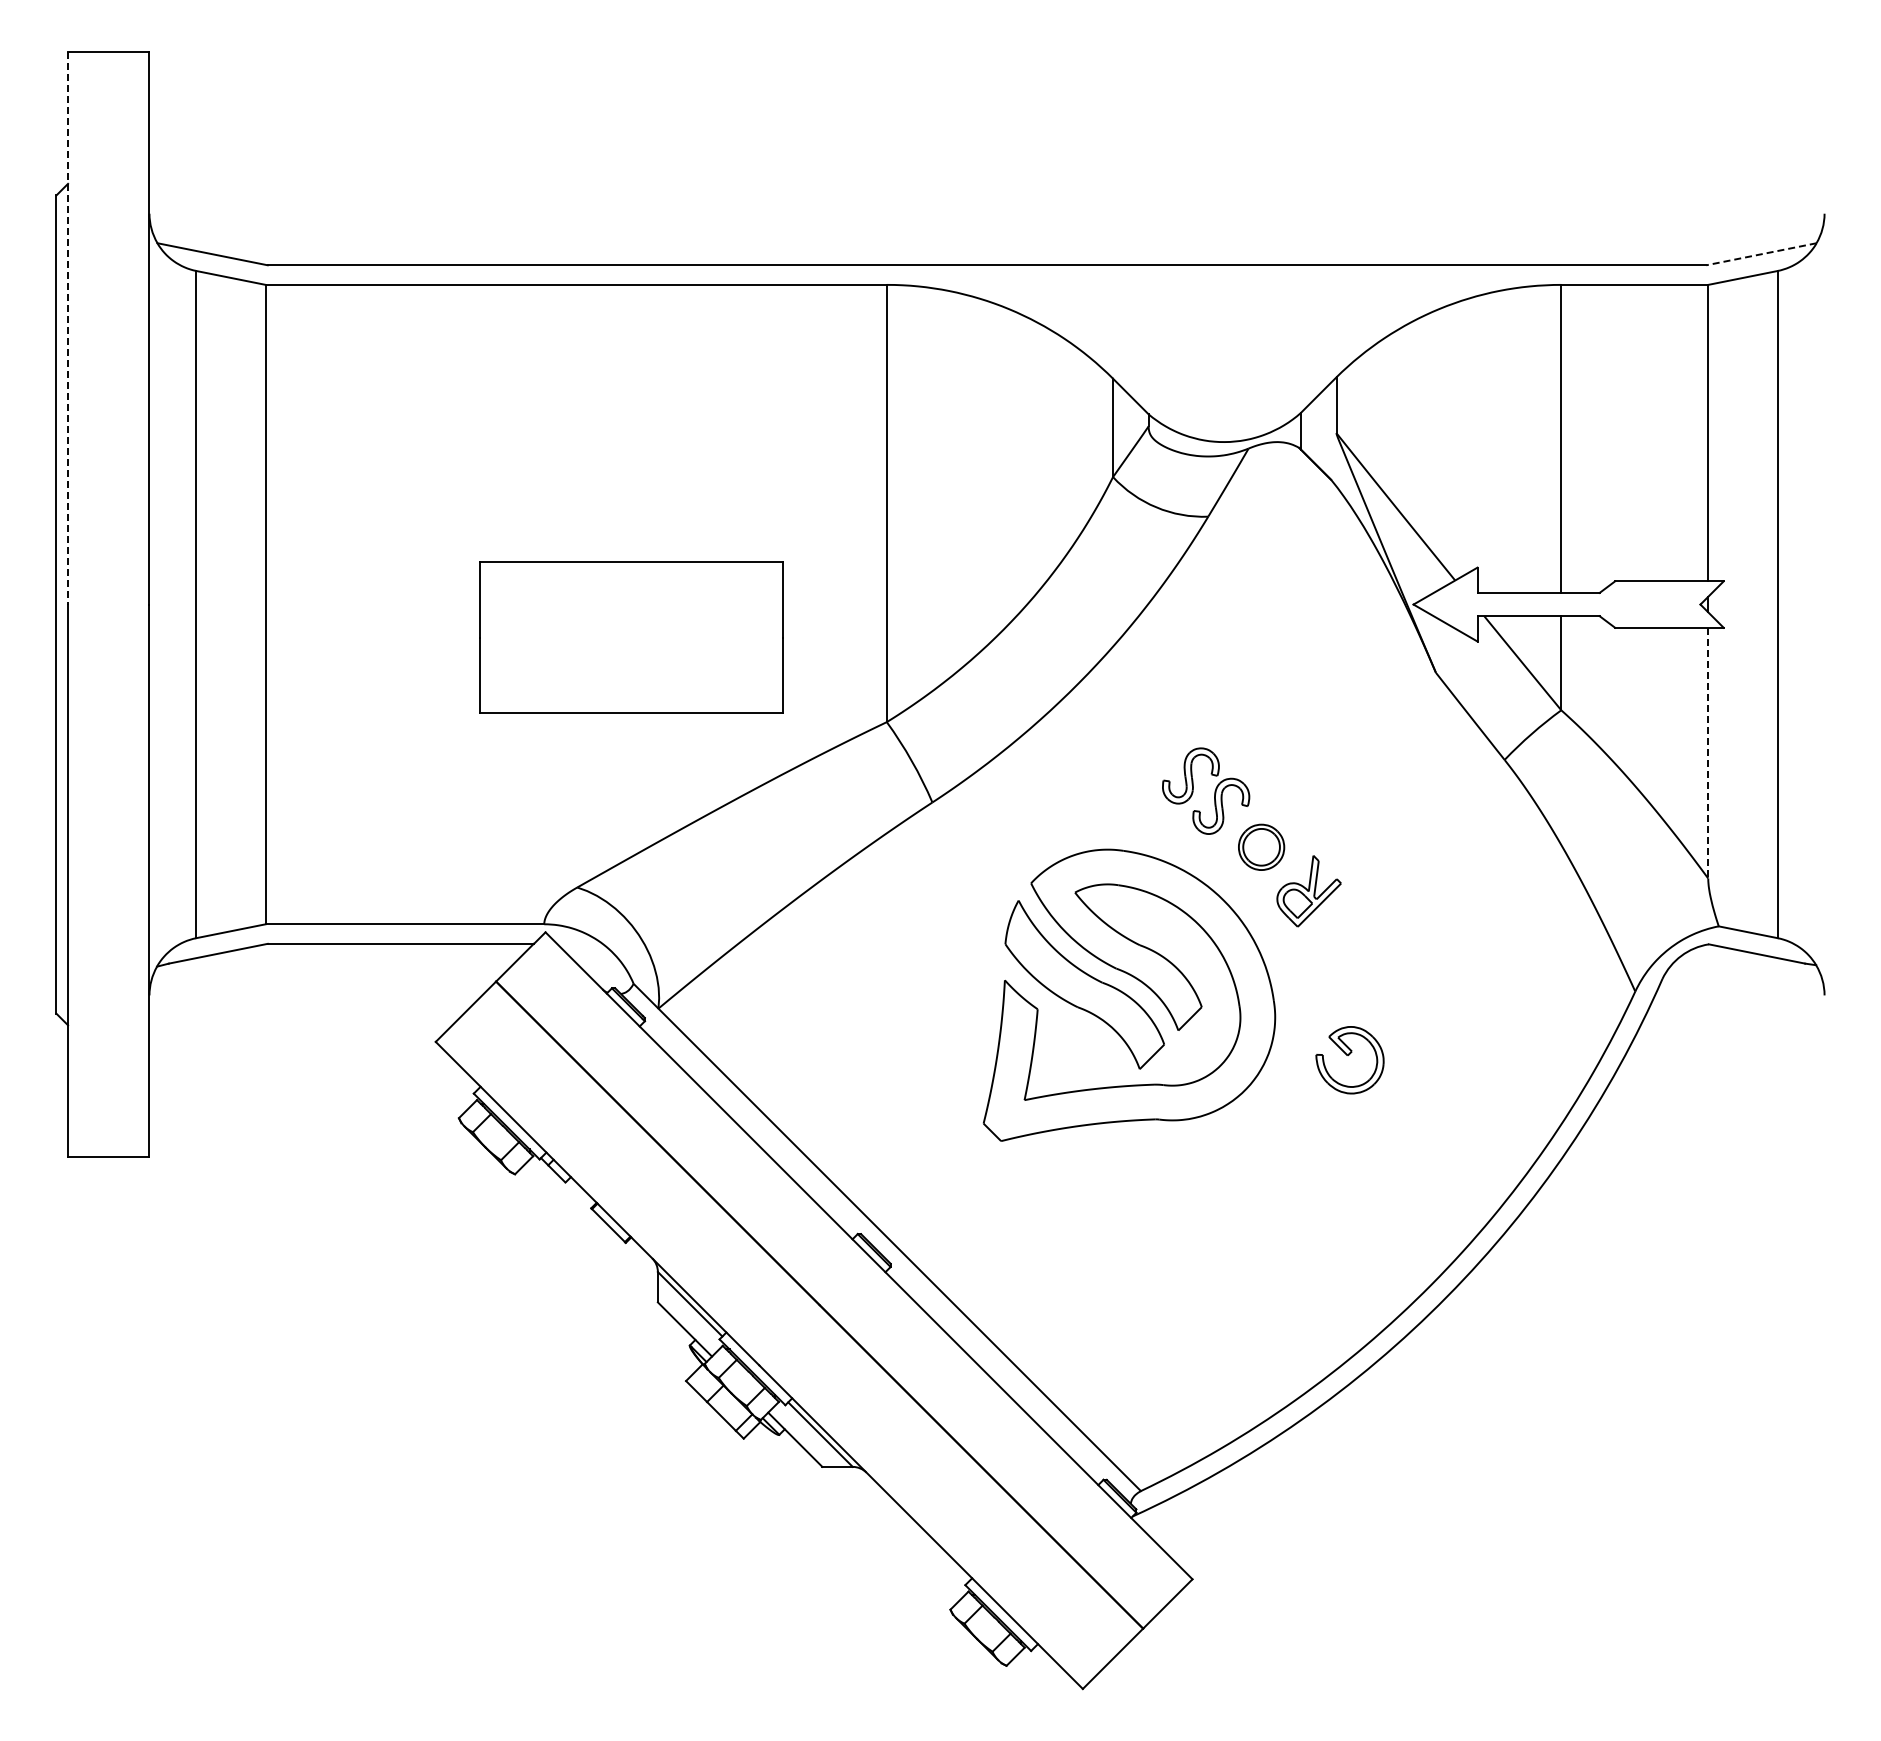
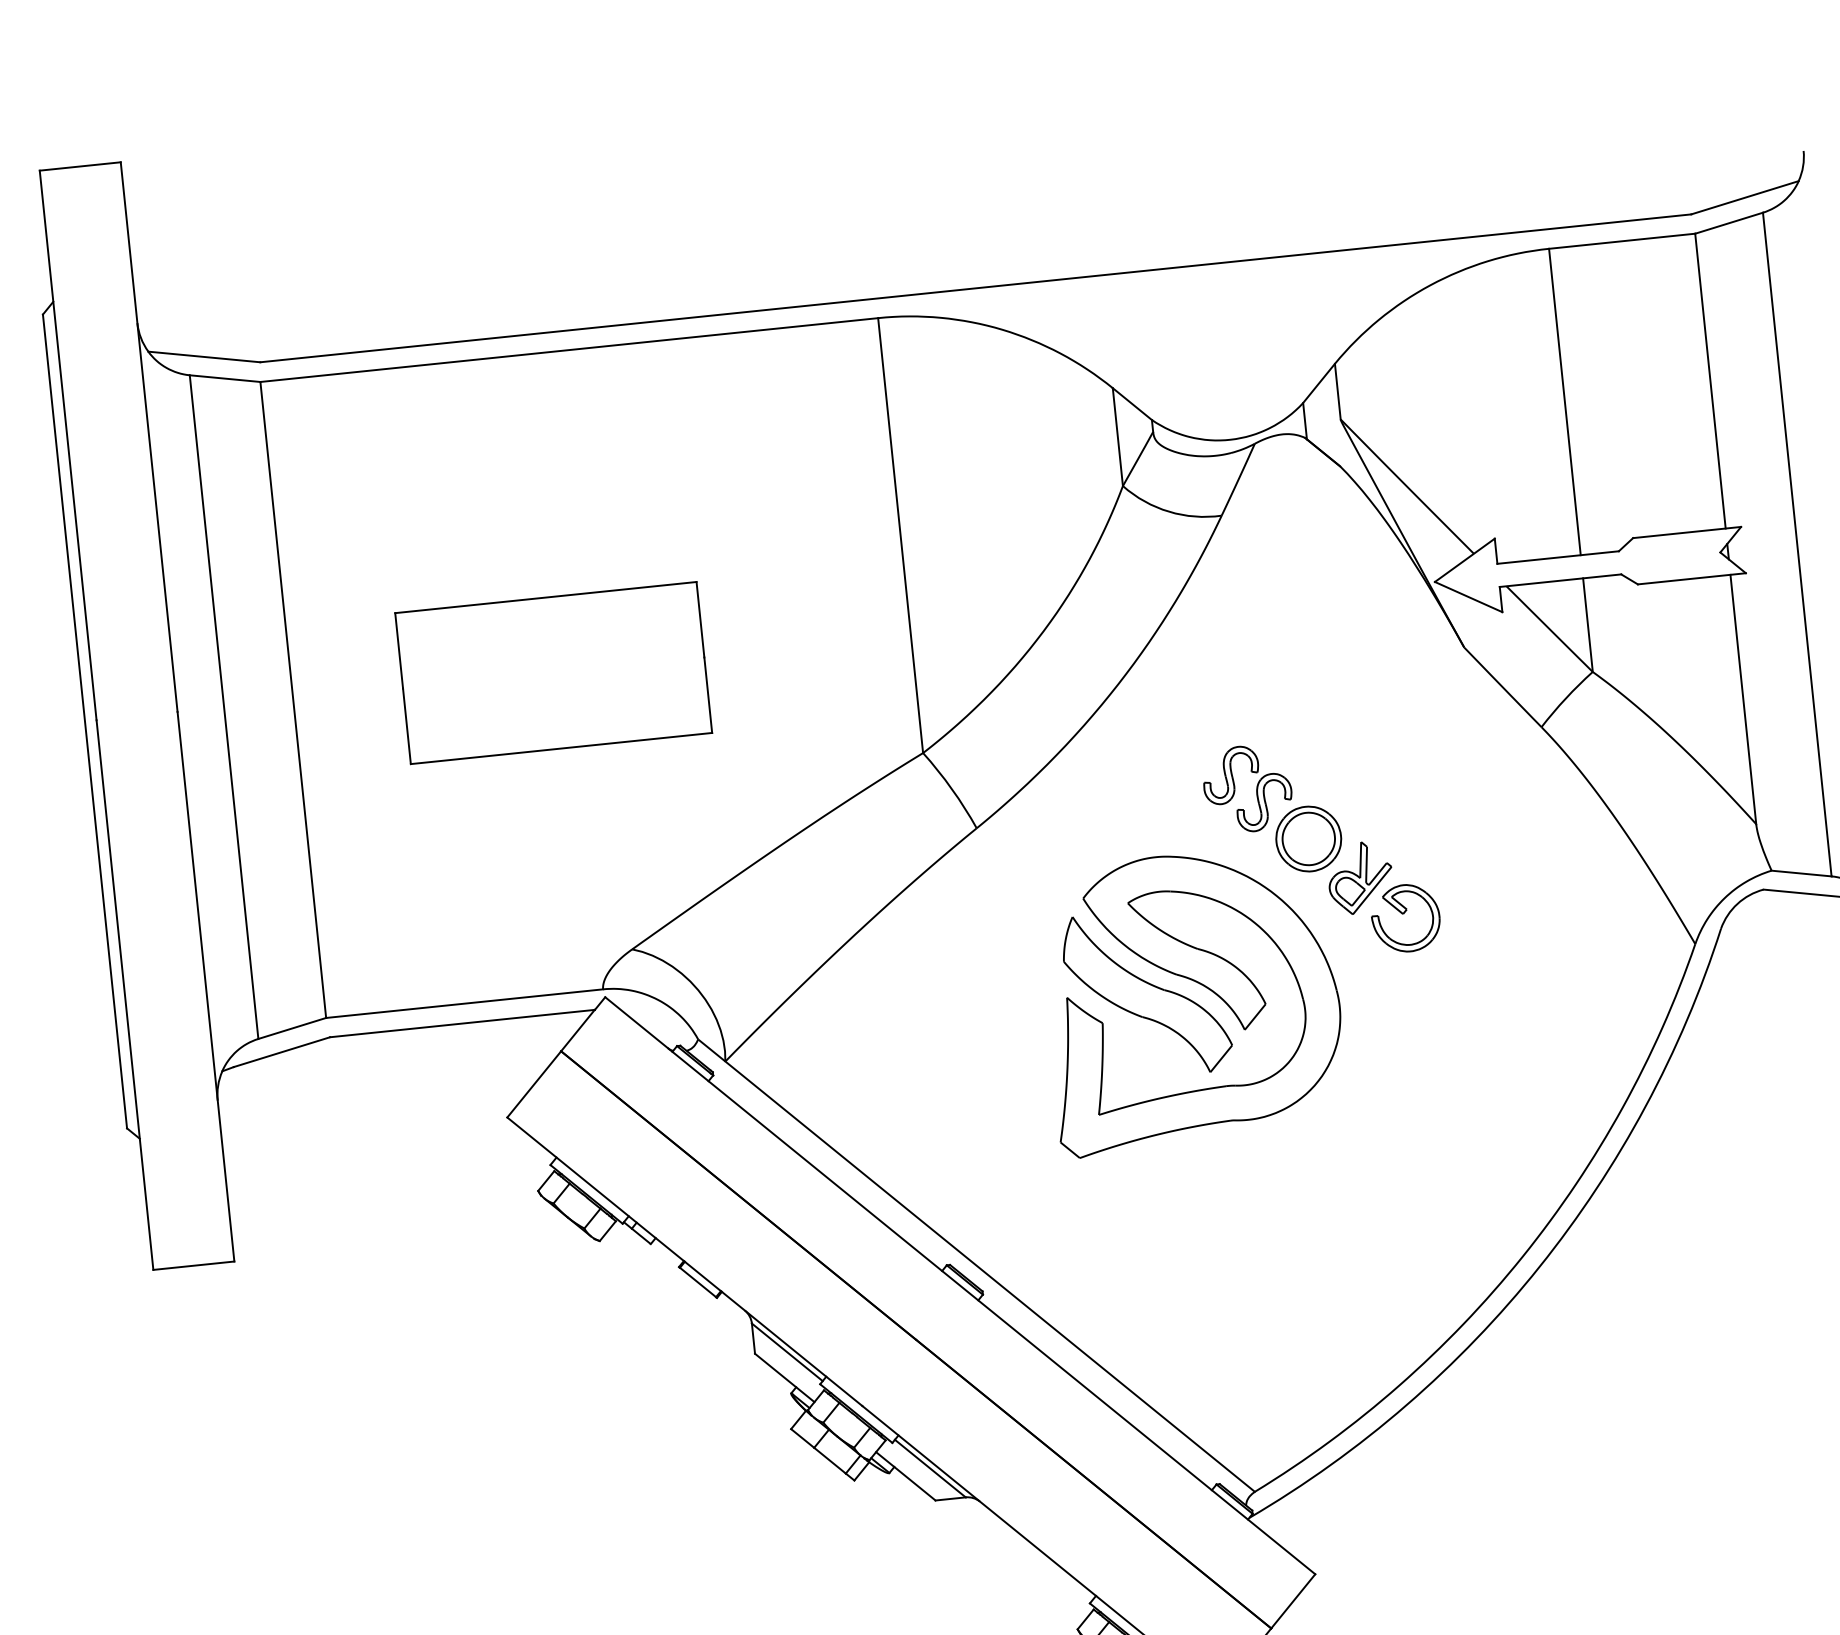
line: (1761, 254) -> (1745, 197), dashed -> solid
line: (68, 328) -> (68, 445), dashed -> solid
part: (631, 637) -> (553, 672), moved
line: (1708, 753) -> (1743, 699), dashed -> solid
part: (1261, 847) -> (1308, 839), size x1.43
part: (1349, 1060) -> (1405, 918), moved

